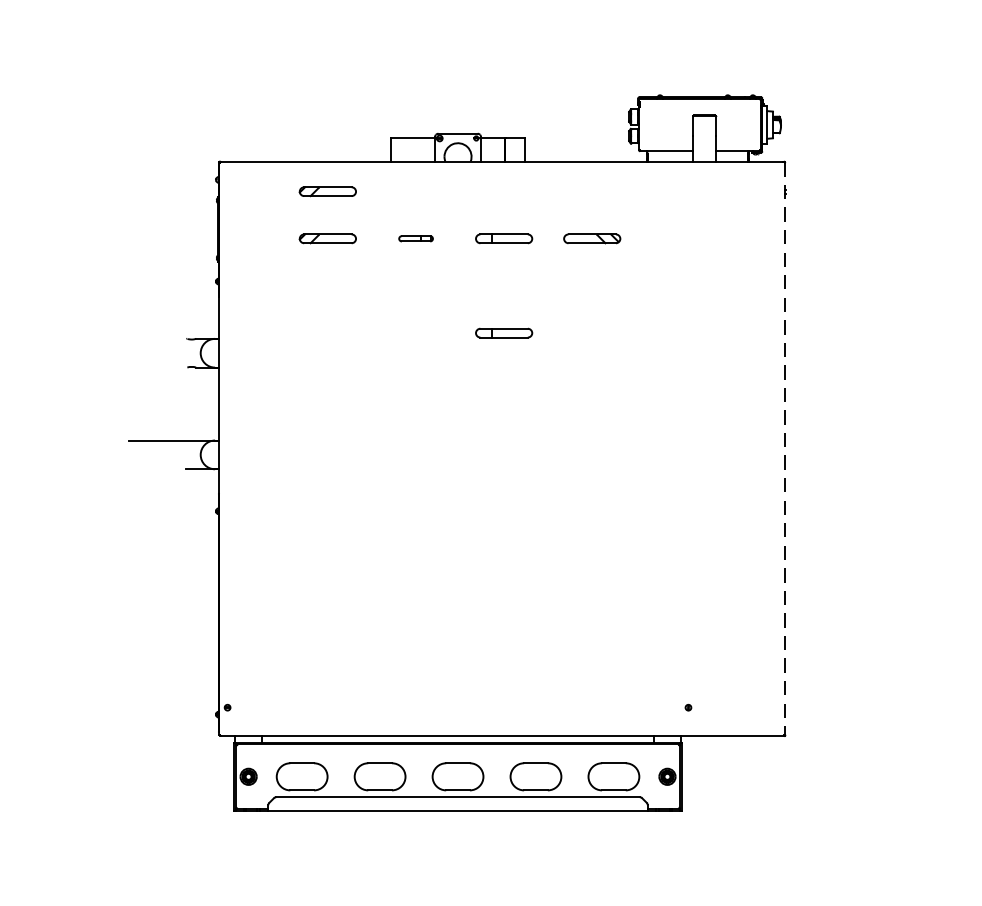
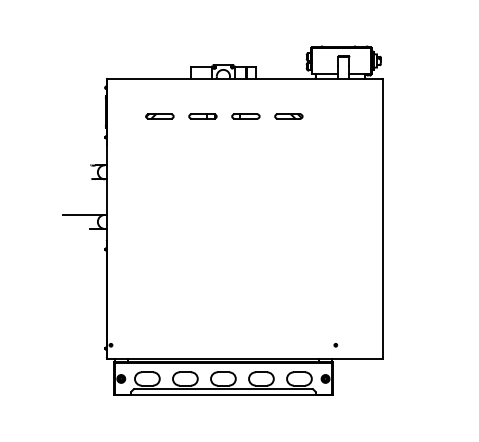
part: (327, 191) -> (159, 93), removed
part: (415, 238) -> (202, 116), size x1.67
part: (503, 333) -> (245, 162), removed
line: (786, 449) -> (383, 219), dashed -> solid

